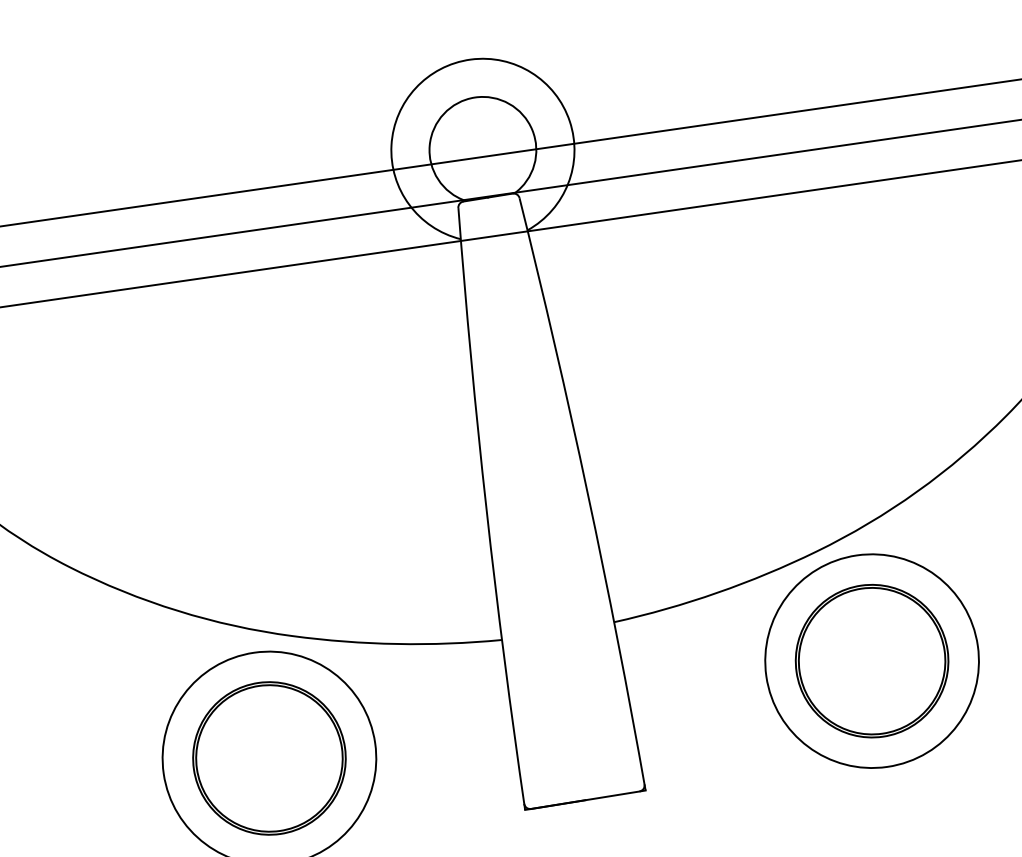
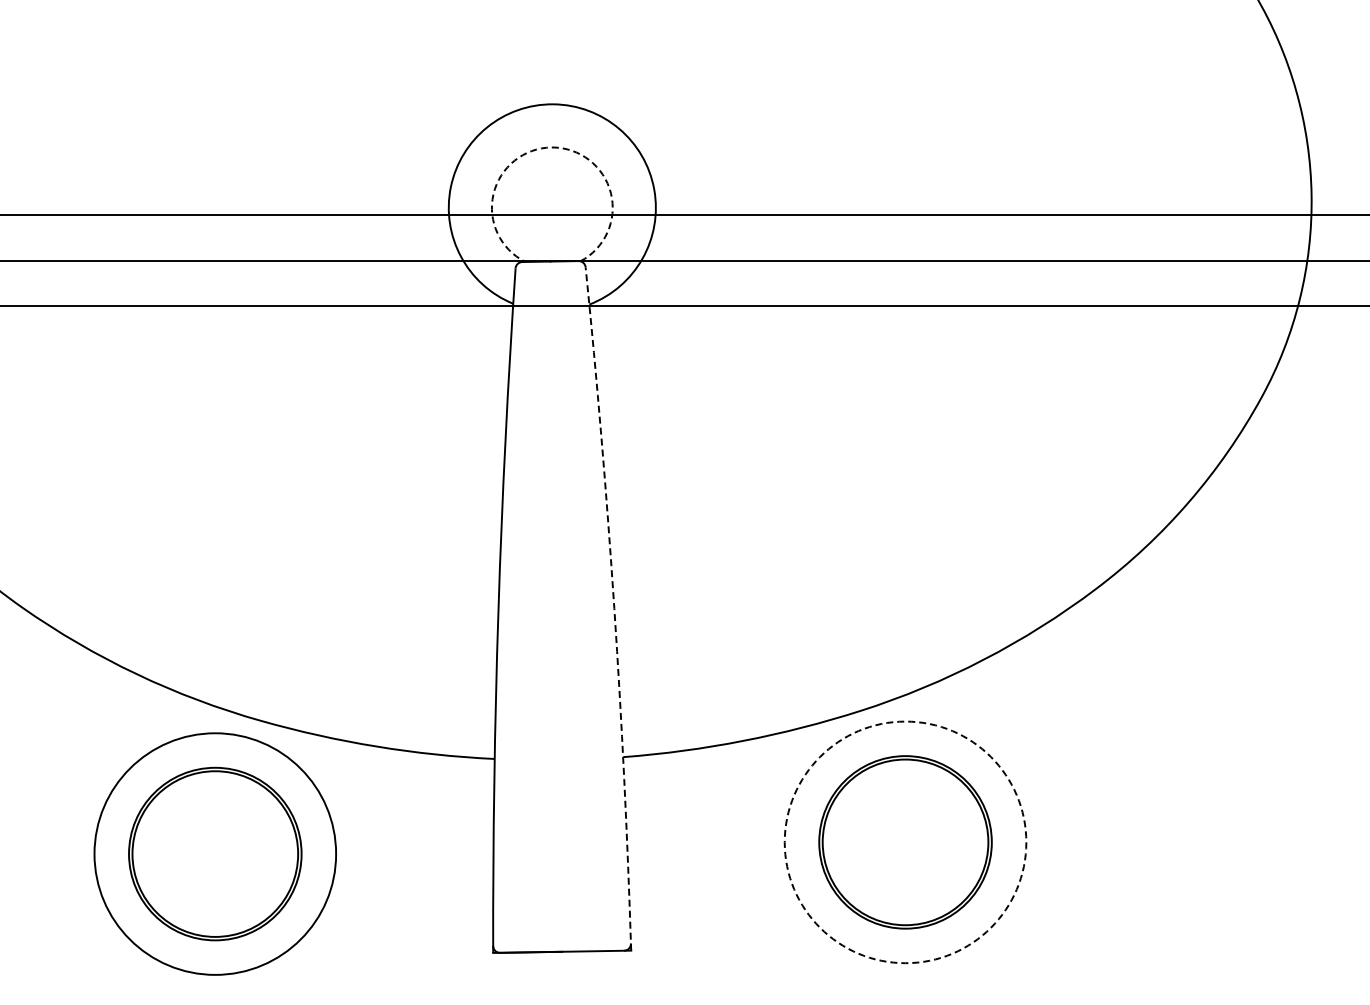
arc: (474, 97) -> (551, 147), solid -> dashed
arc: (587, 493) -> (614, 608), solid -> dashed
circle: (872, 661) -> (905, 842), solid -> dashed

